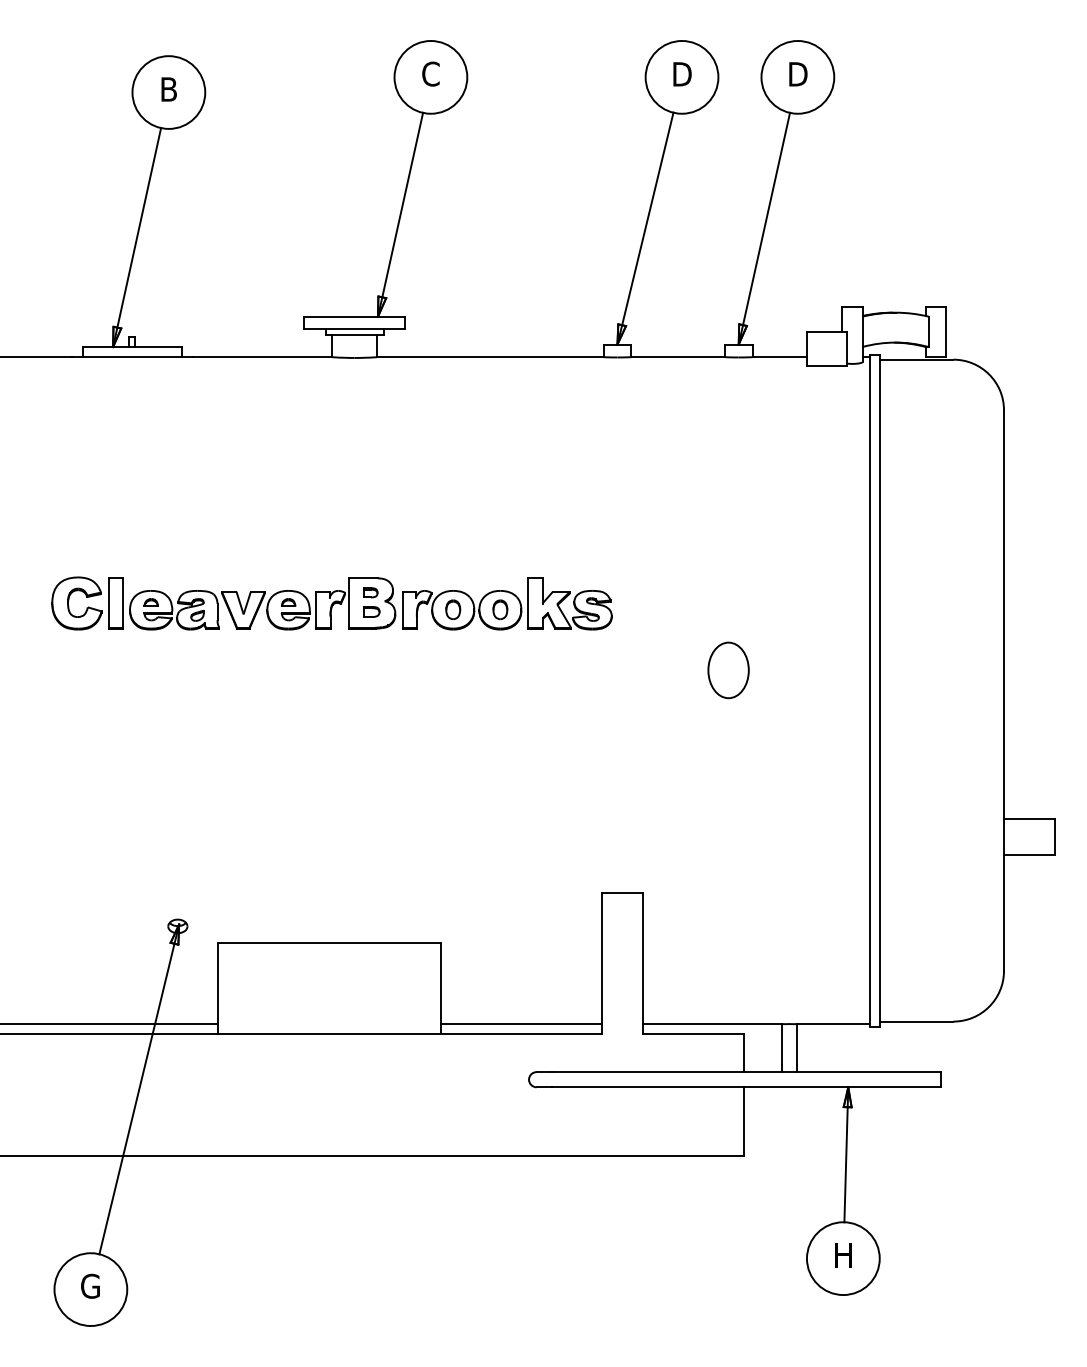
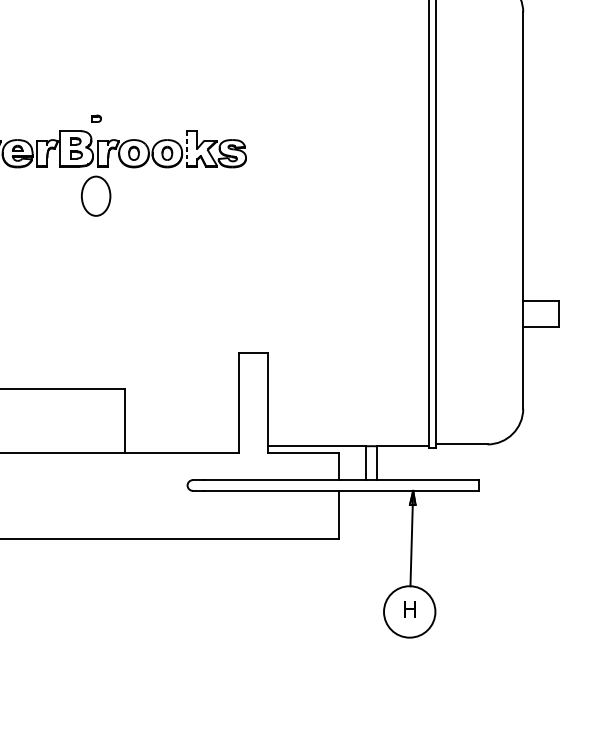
part: (399, 560) -> (96, 118), added
line: (528, 603) -> (187, 148), solid -> dashed
part: (728, 670) -> (96, 196), moved
line: (521, 1024) -> (182, 446), removed

